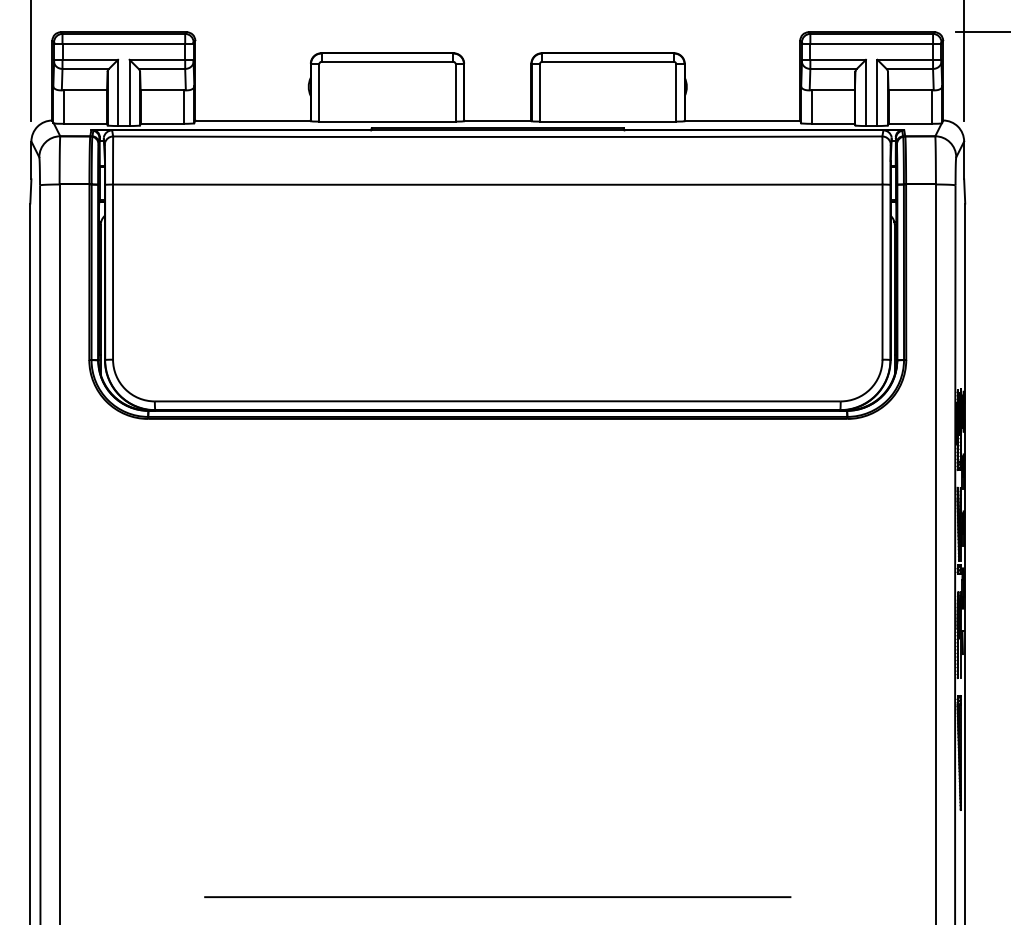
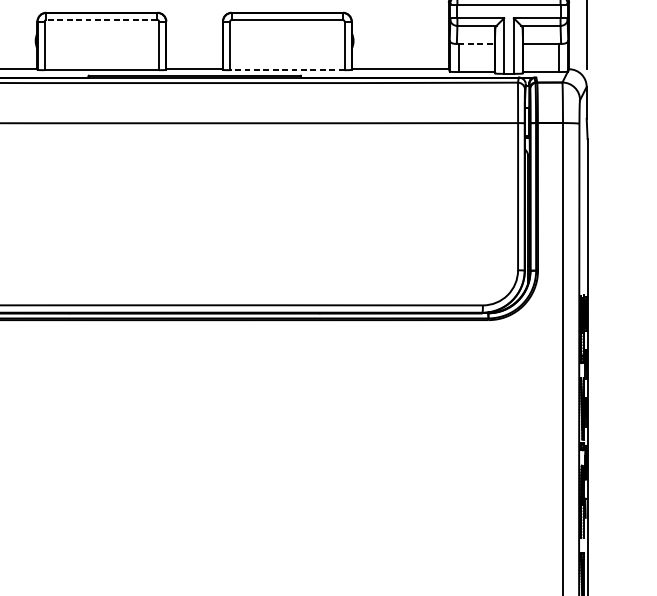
line: (387, 61) -> (101, 19), solid -> dashed
line: (833, 90) -> (476, 44), solid -> dashed
line: (607, 121) -> (286, 70), solid -> dashed

